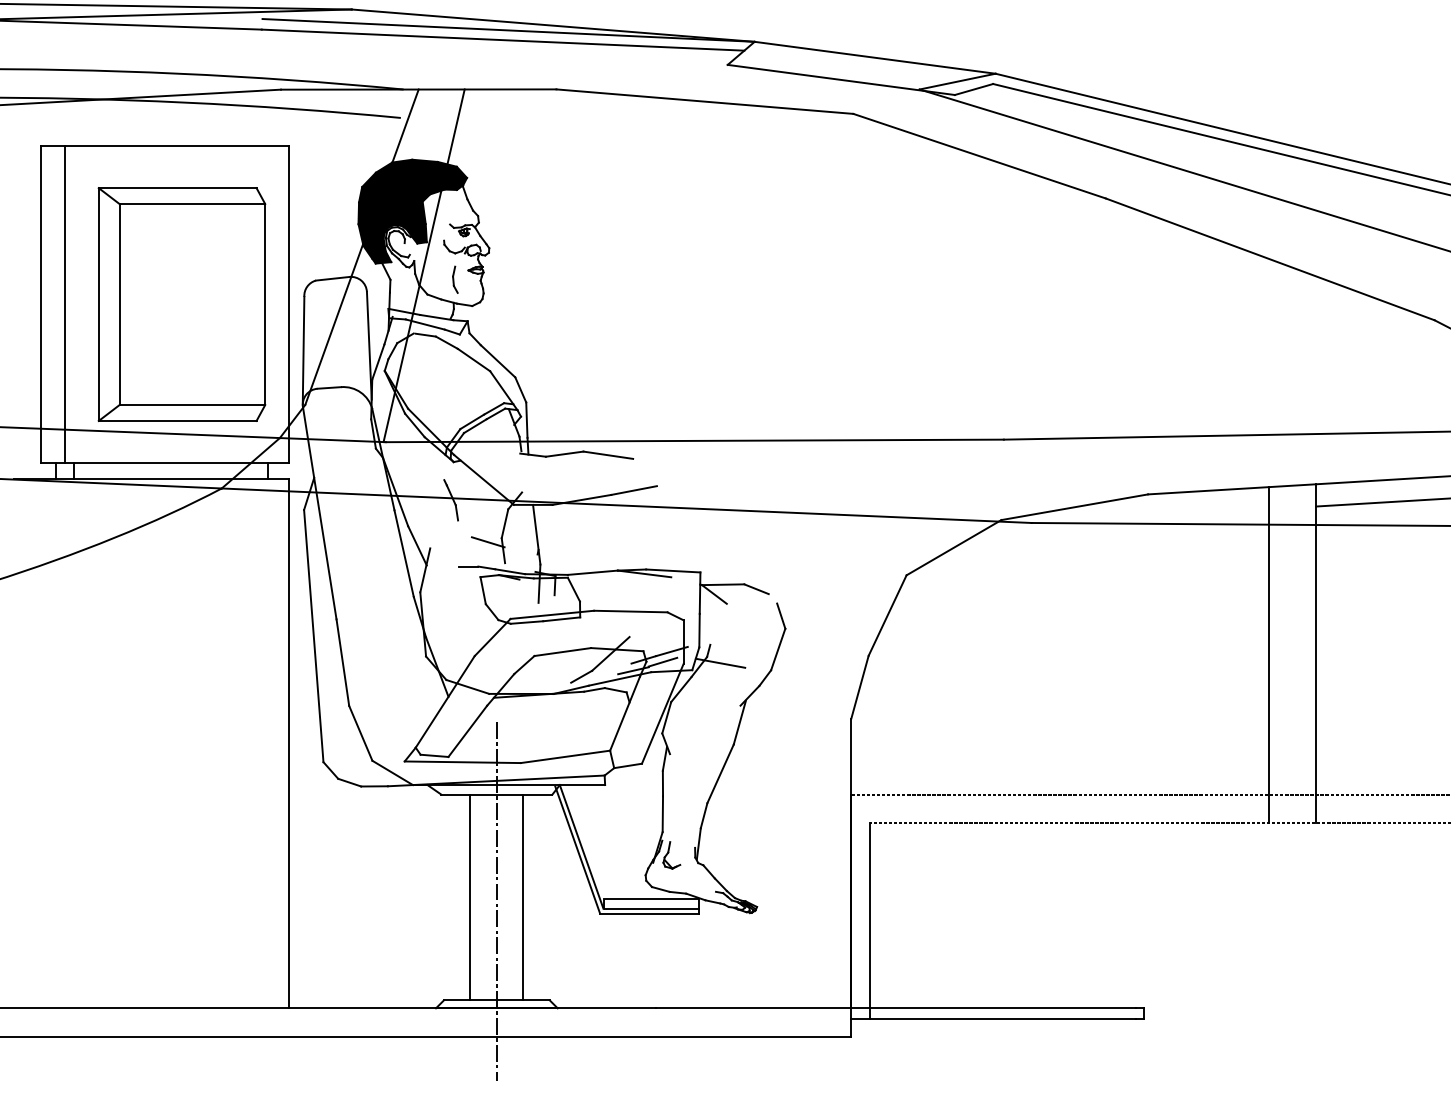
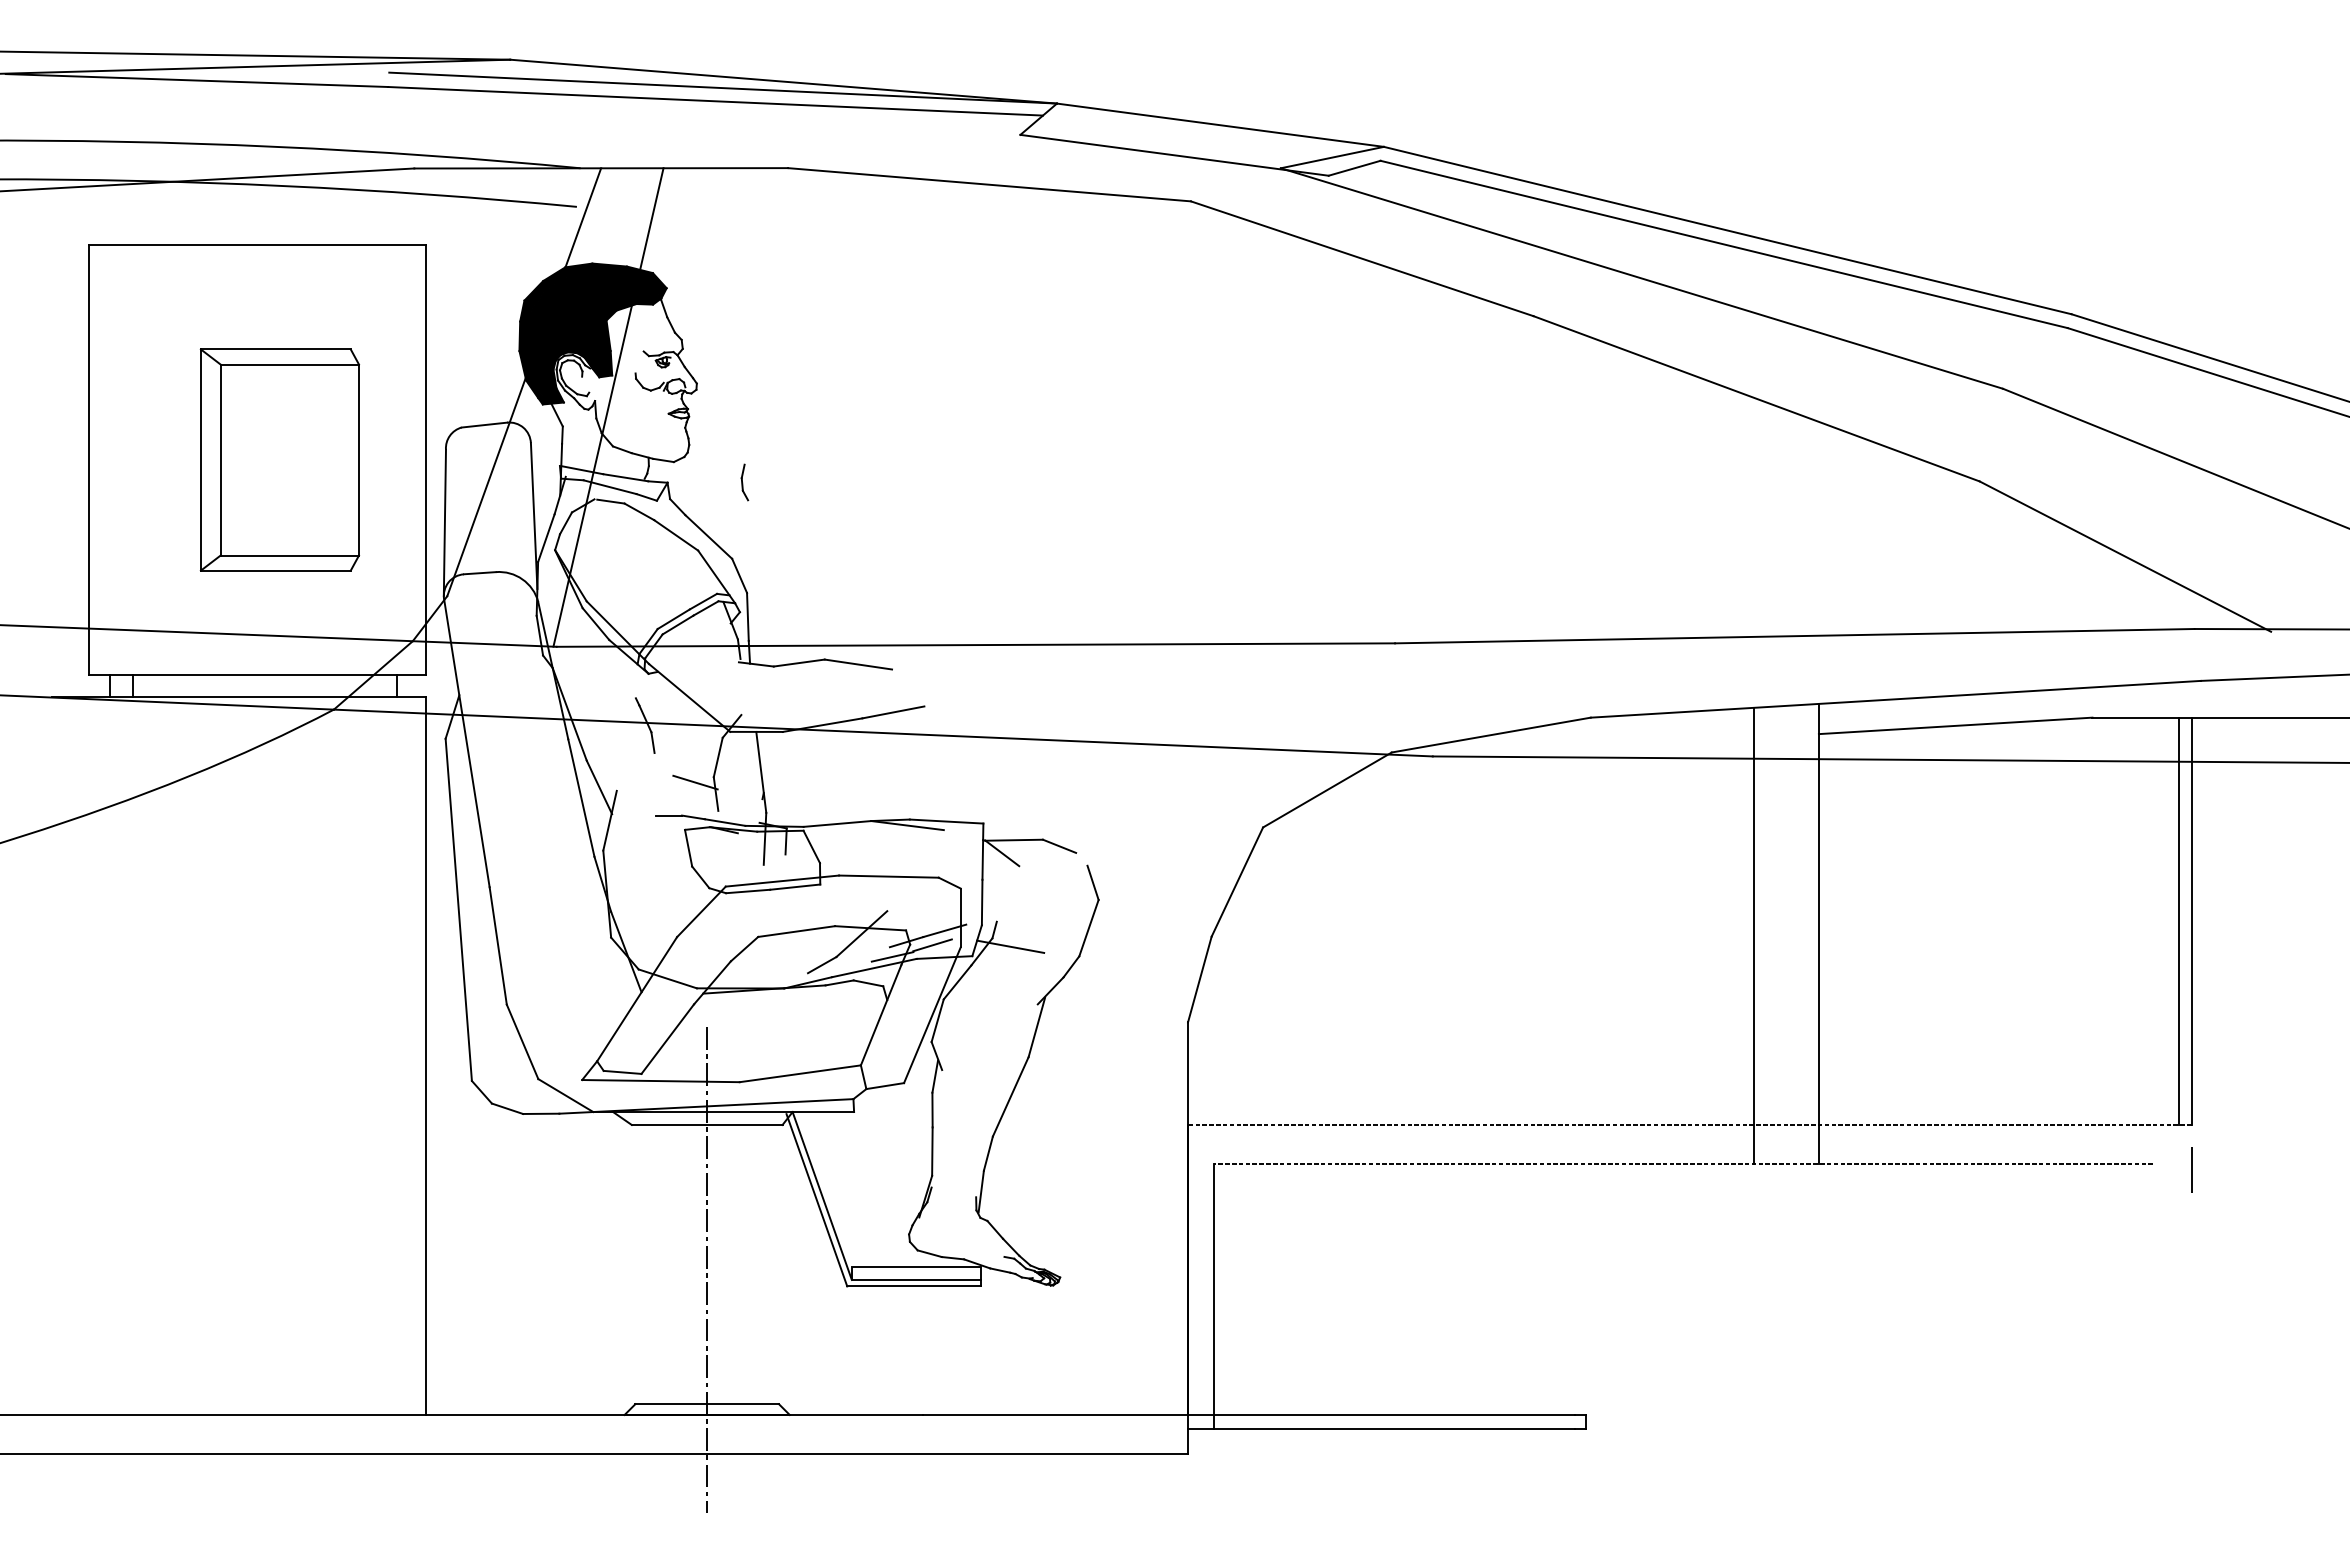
part: (455, 279) -> (744, 482), moved
line: (65, 304) -> (121, 459), removed
part: (181, 304) -> (279, 459), size x0.7
part: (671, 855) -> (944, 1207), removed
line: (470, 897) -> (671, 1264), removed
line: (523, 897) -> (743, 1264), removed

